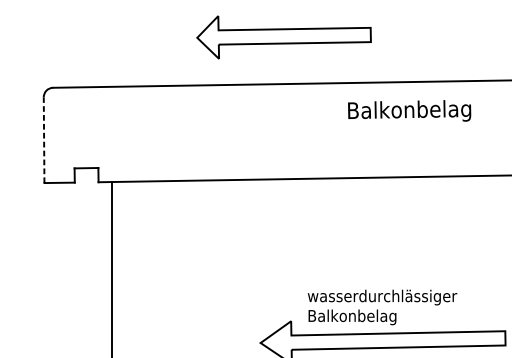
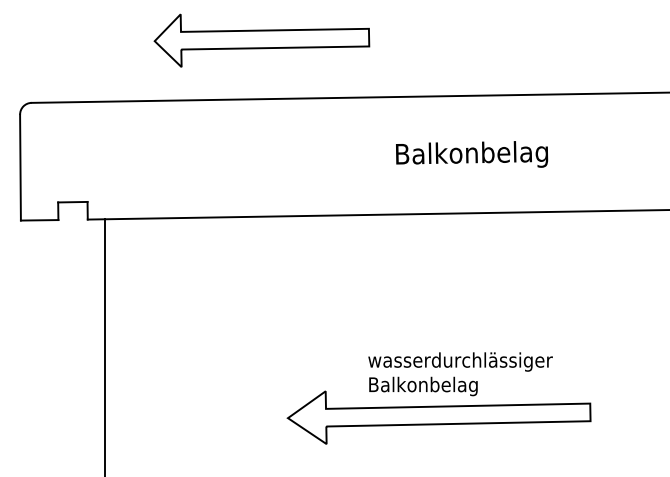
part: (283, 37) -> (261, 40), moved
text: (409, 110) -> (472, 154), moved
line: (44, 140) -> (20, 167), dashed -> solid
text: (382, 307) -> (460, 374), moved

